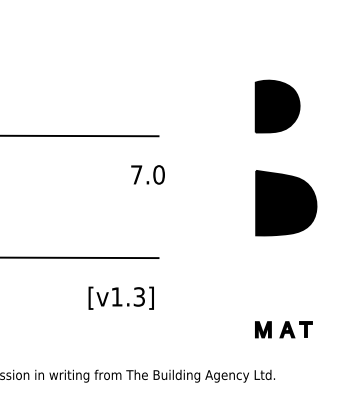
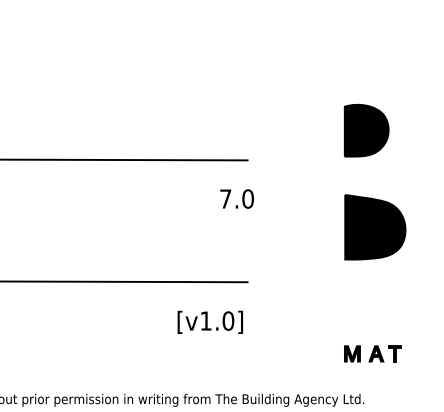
text: (139, 296) -> (228, 320), [v1.3] -> [v1.0]

